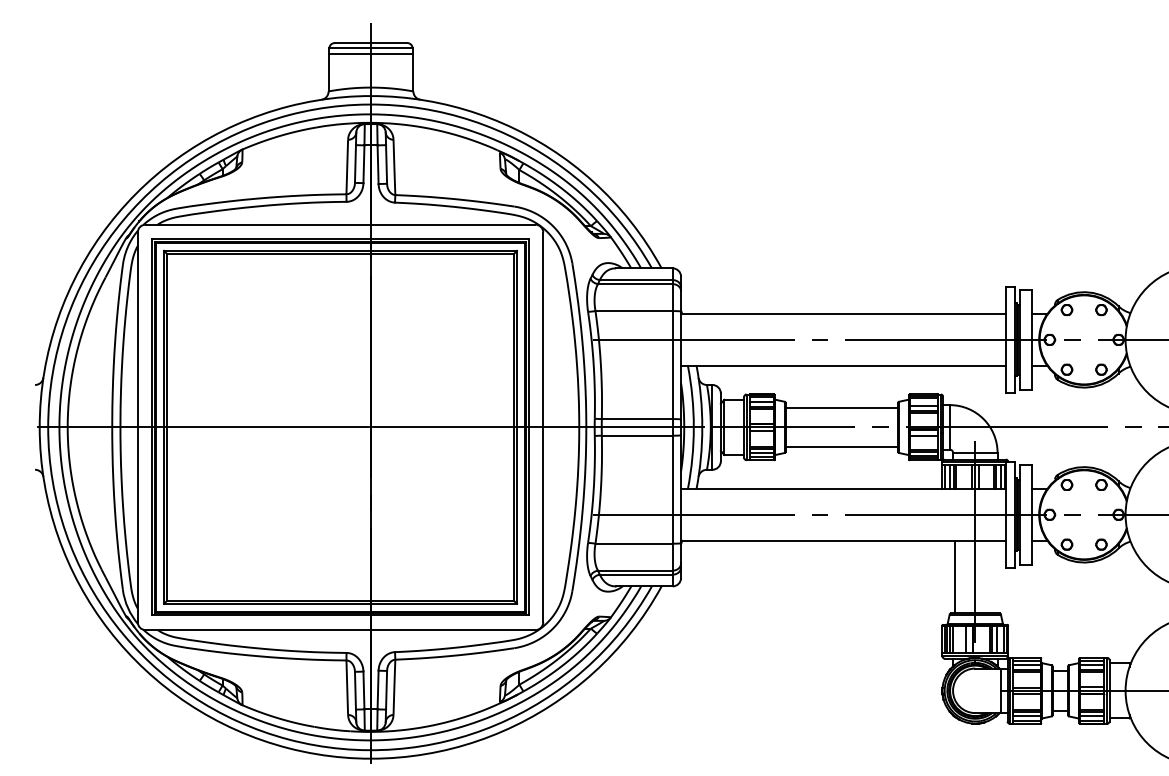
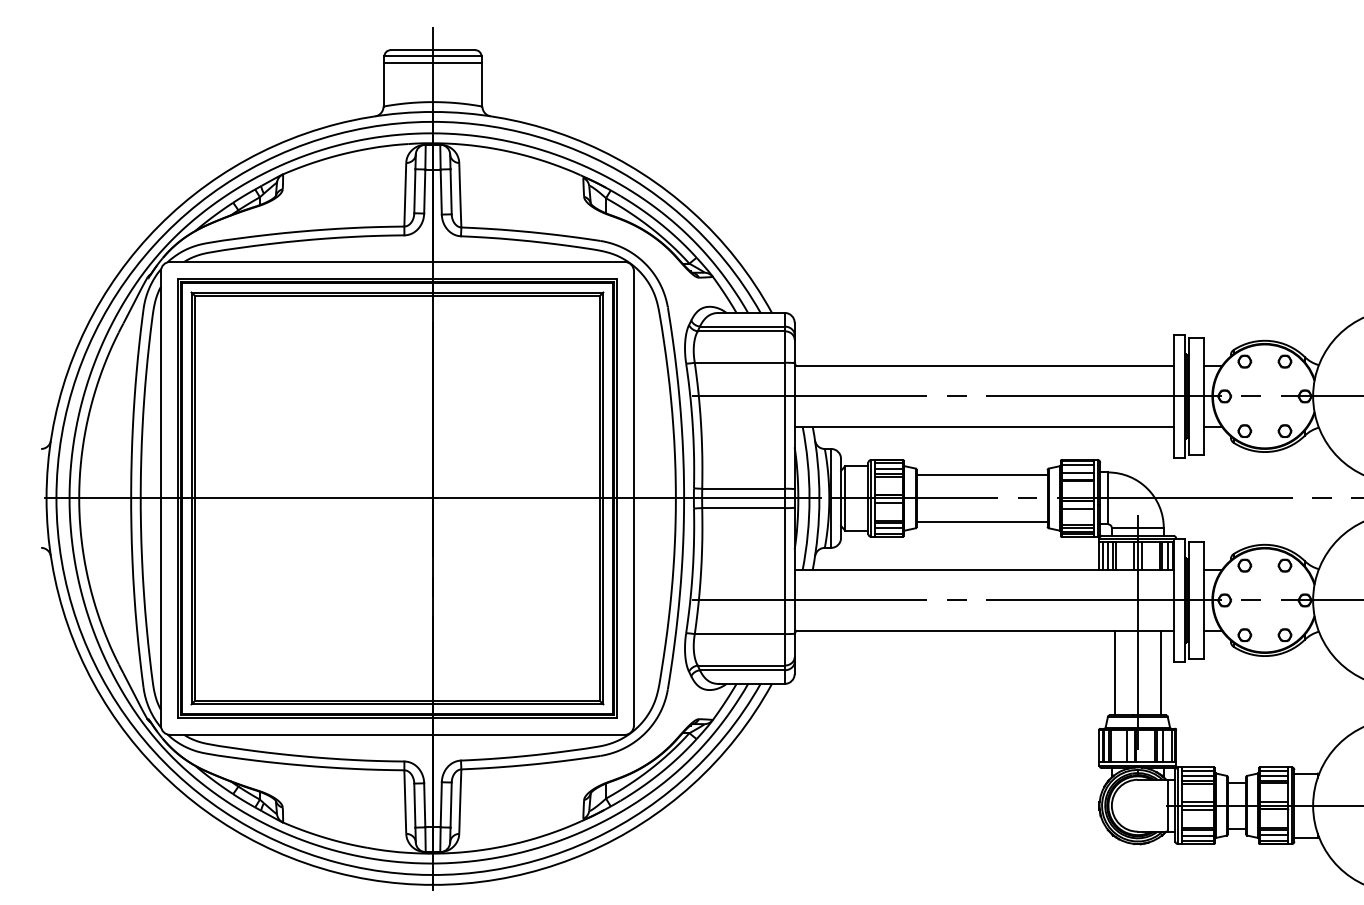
line: (995, 576) -> (1161, 672), added

